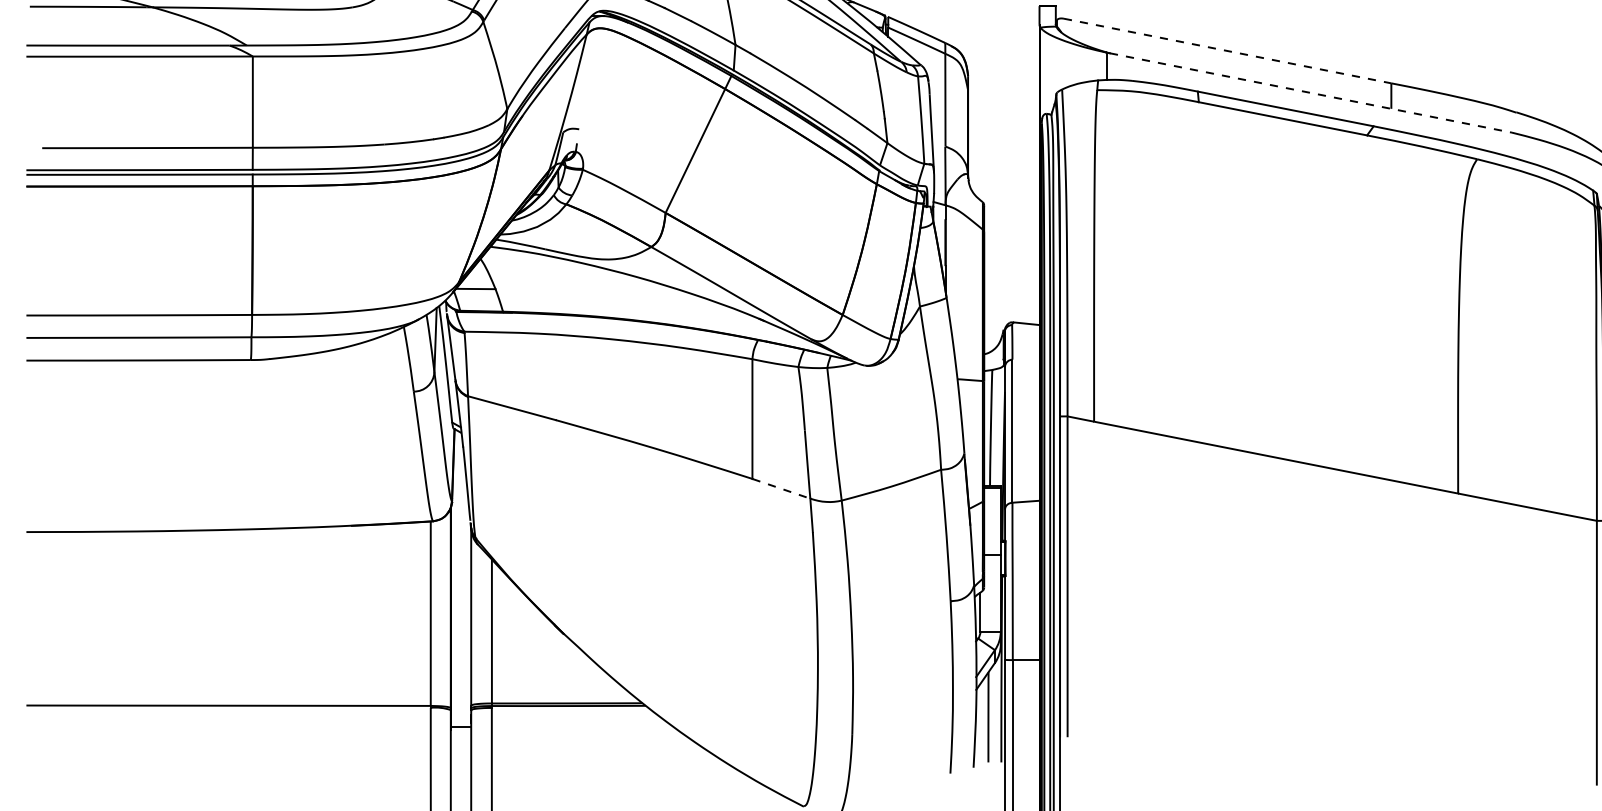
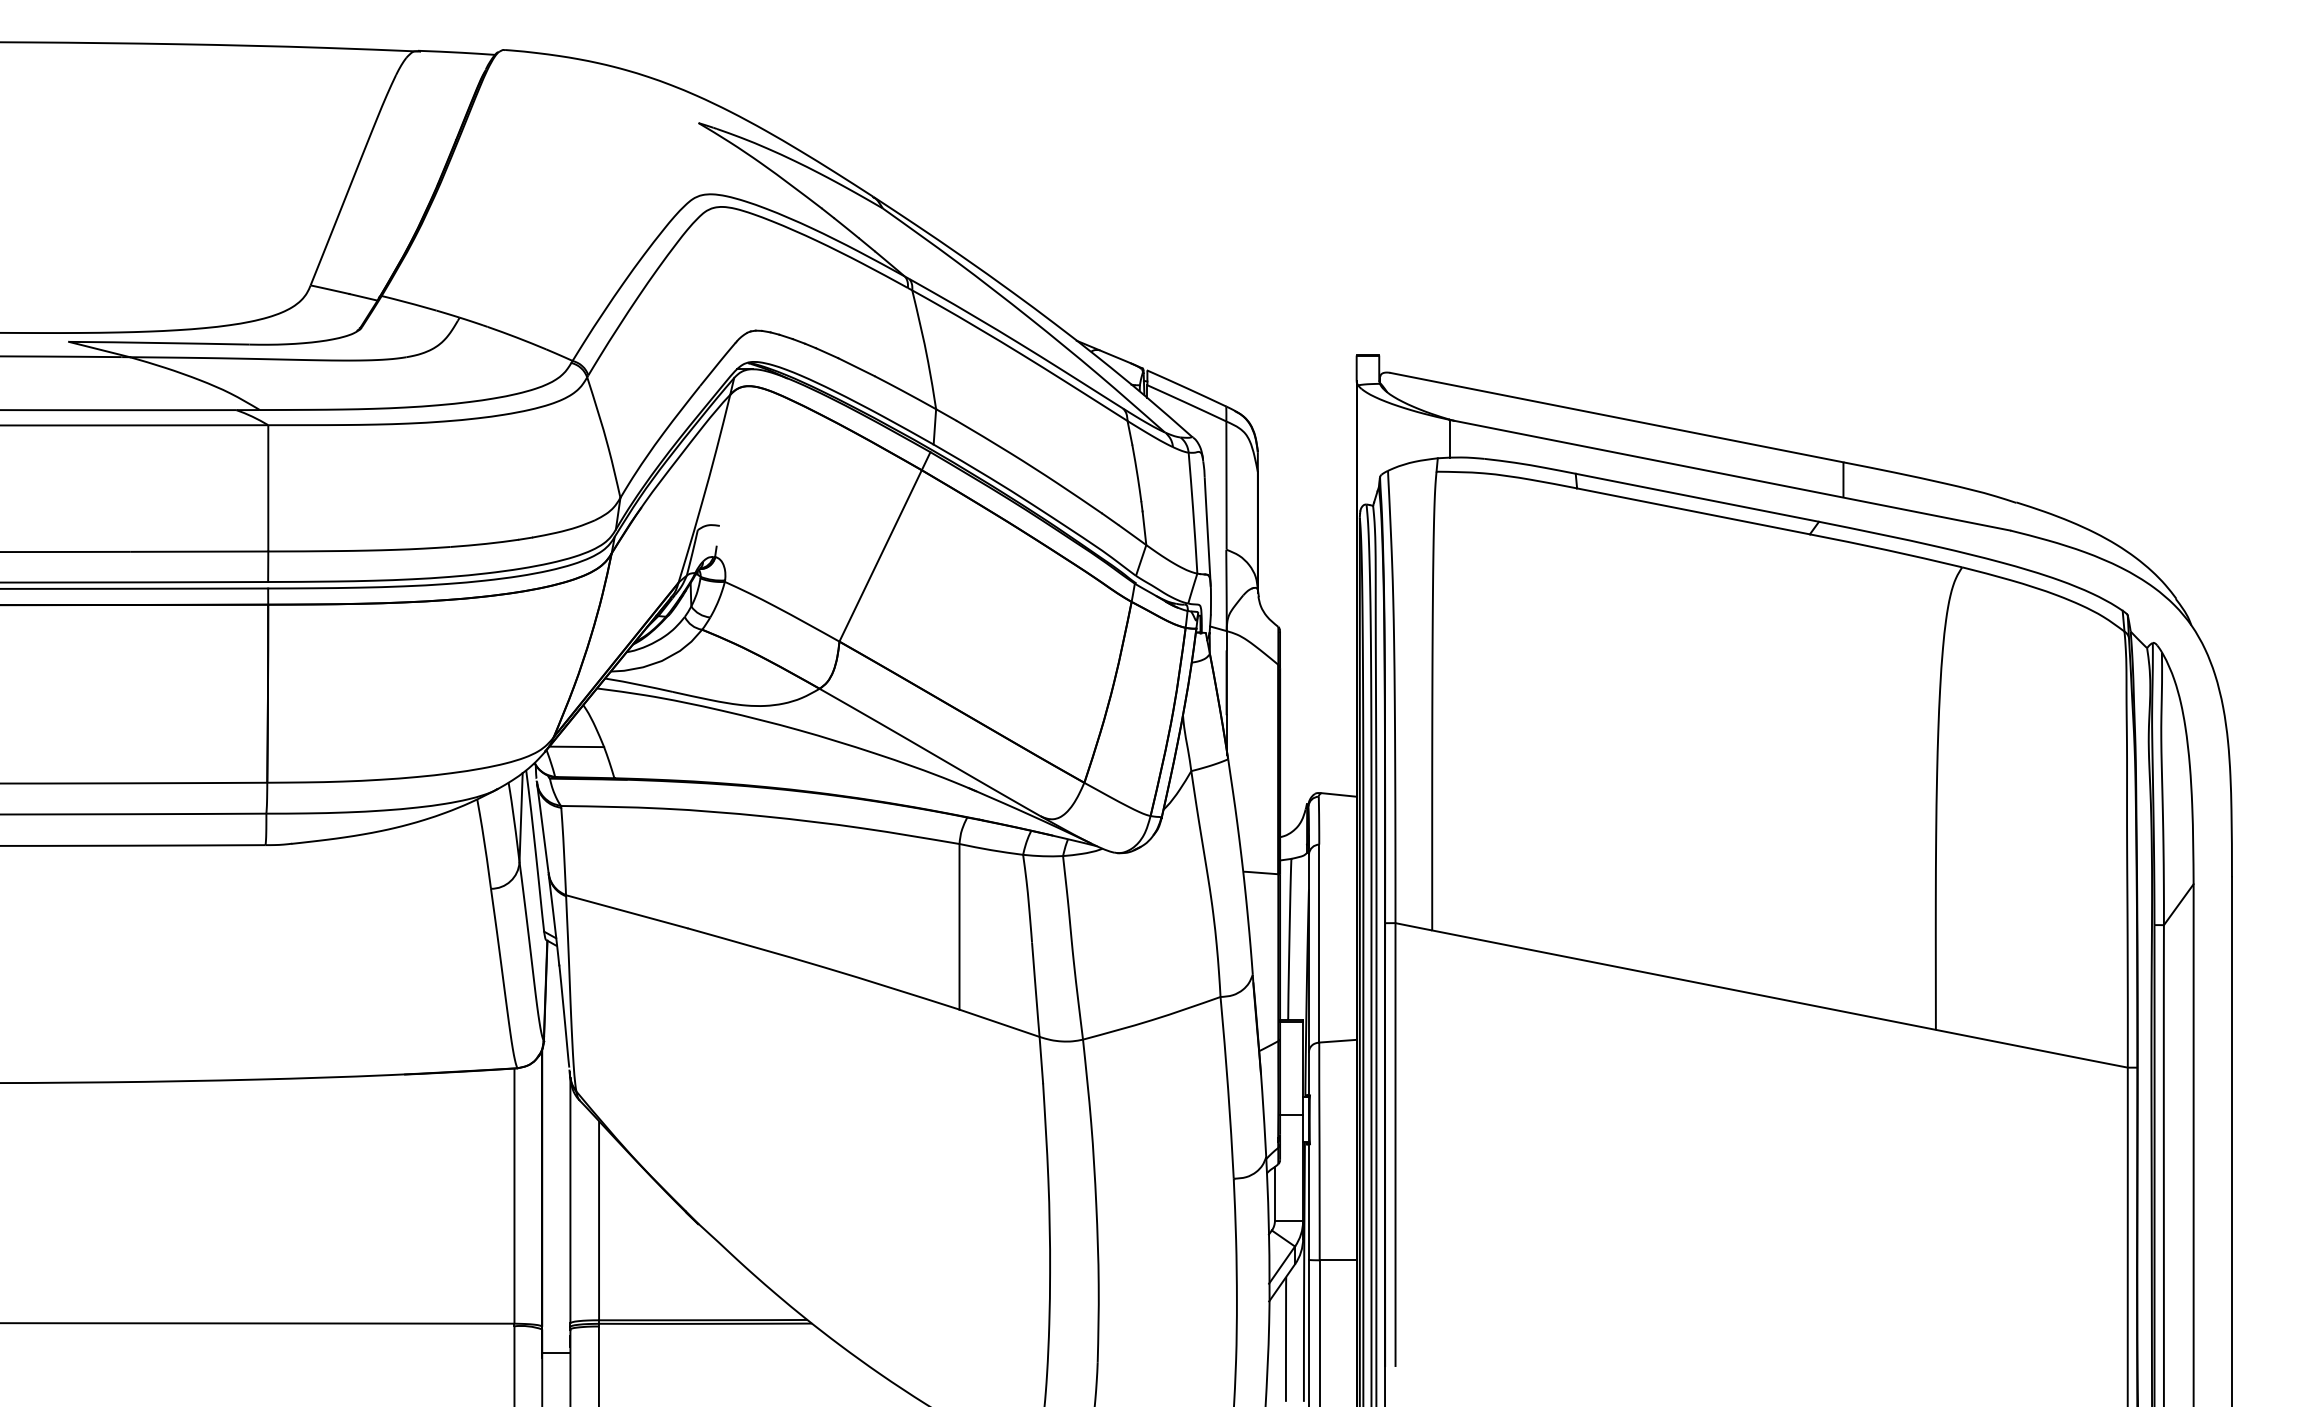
line: (1227, 50) -> (1616, 417), dashed -> solid
line: (1311, 92) -> (1732, 475), dashed -> solid
line: (782, 488) -> (1000, 1023), dashed -> solid

